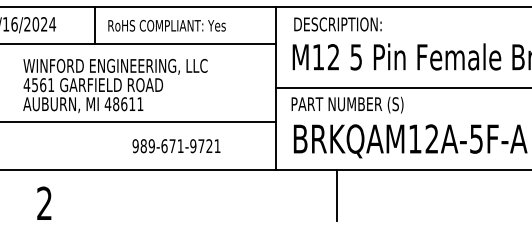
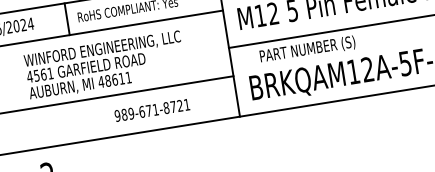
text: (115, 86) -> (105, 66), moved
text: (347, 104) -> (307, 49), moved
text: (193, 146) -> (166, 108), 989-671-9721 -> 989-671-8721
line: (336, 195) -> (294, 130), removed

